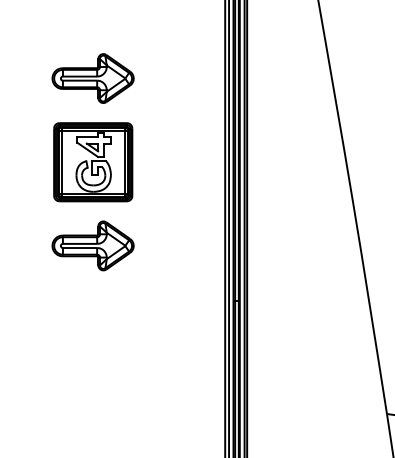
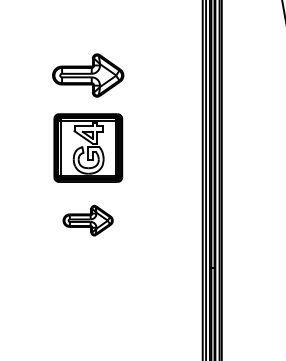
part: (92, 245) -> (87, 220), size x0.7

